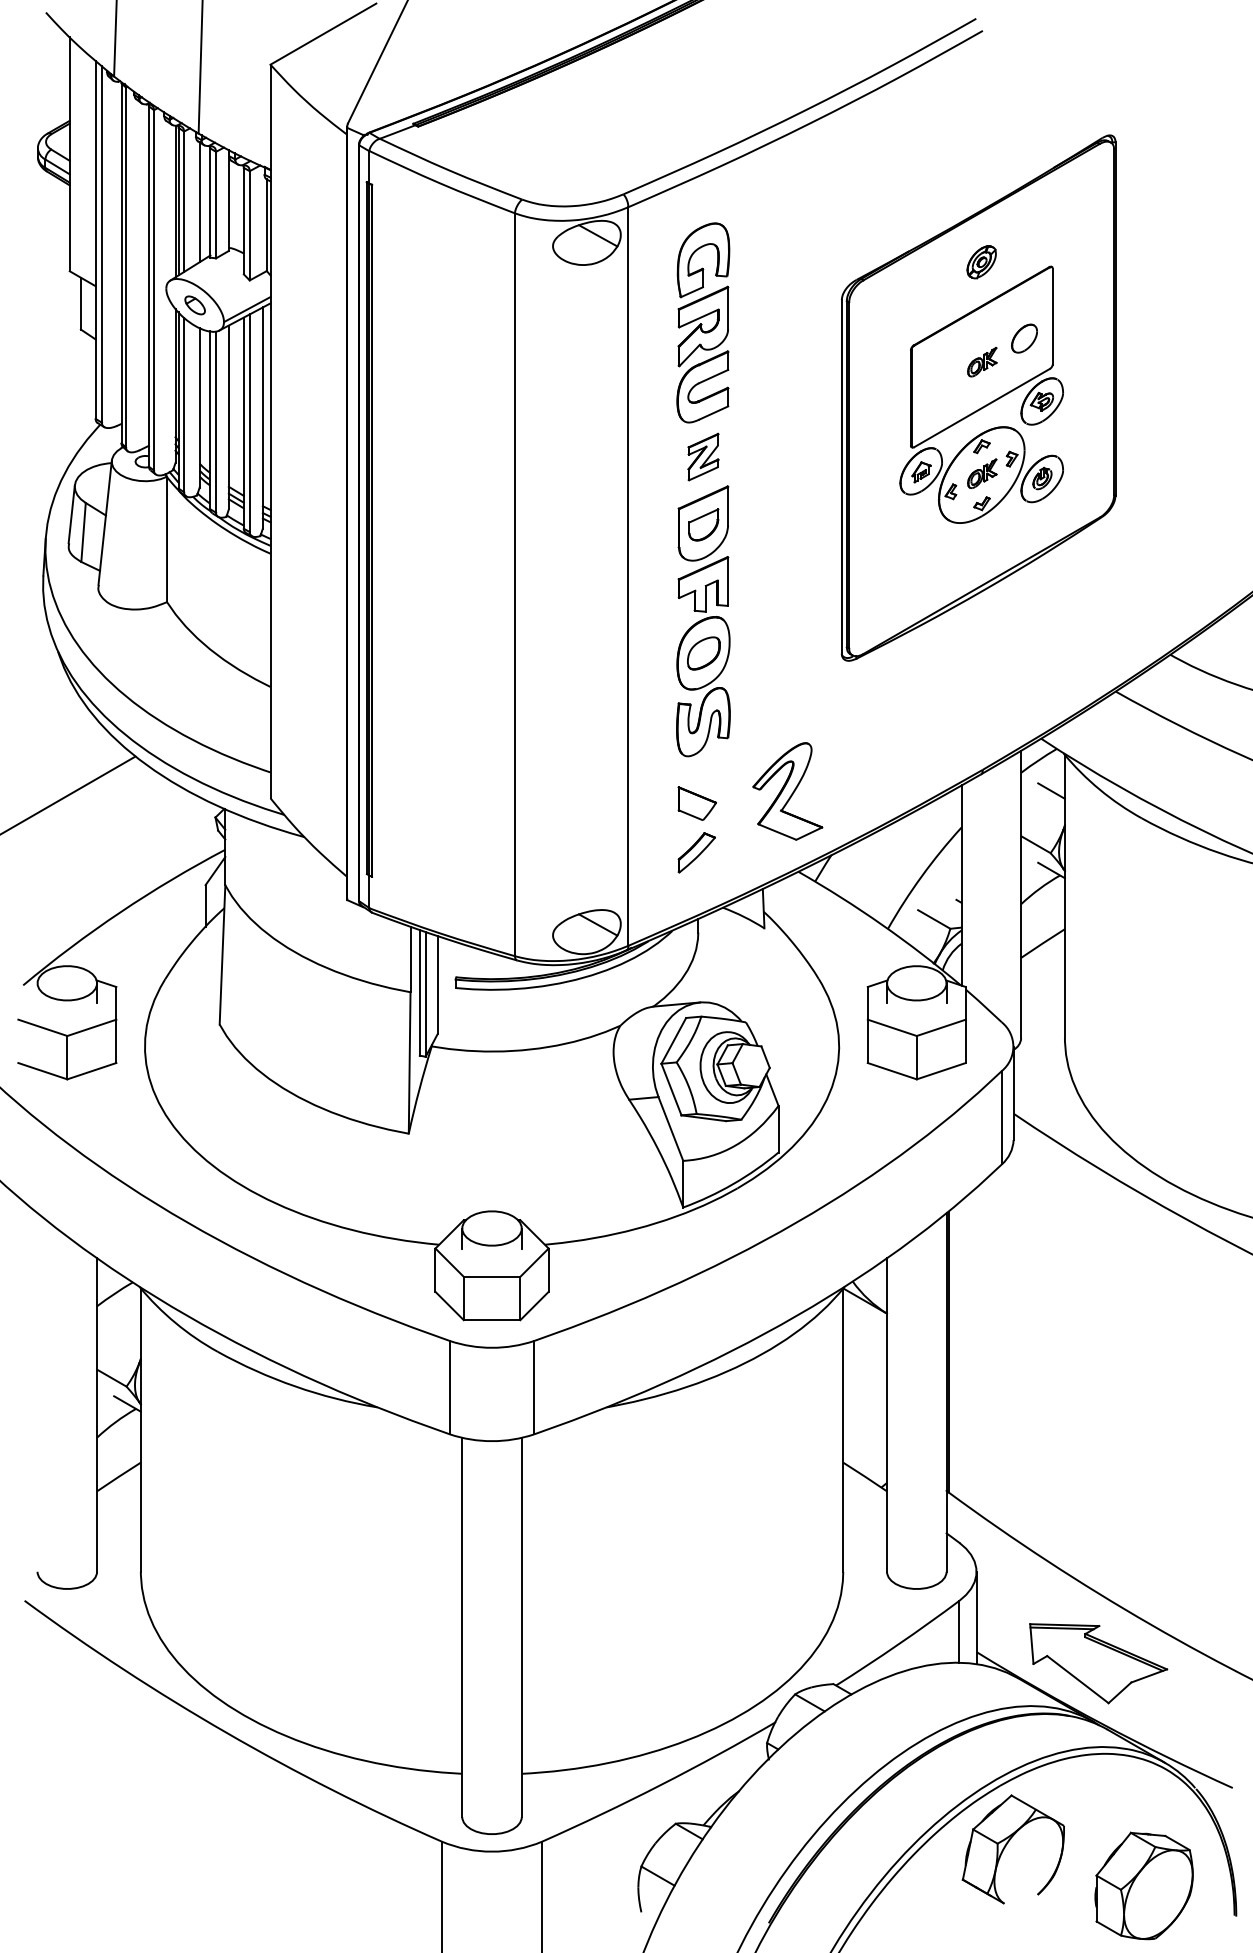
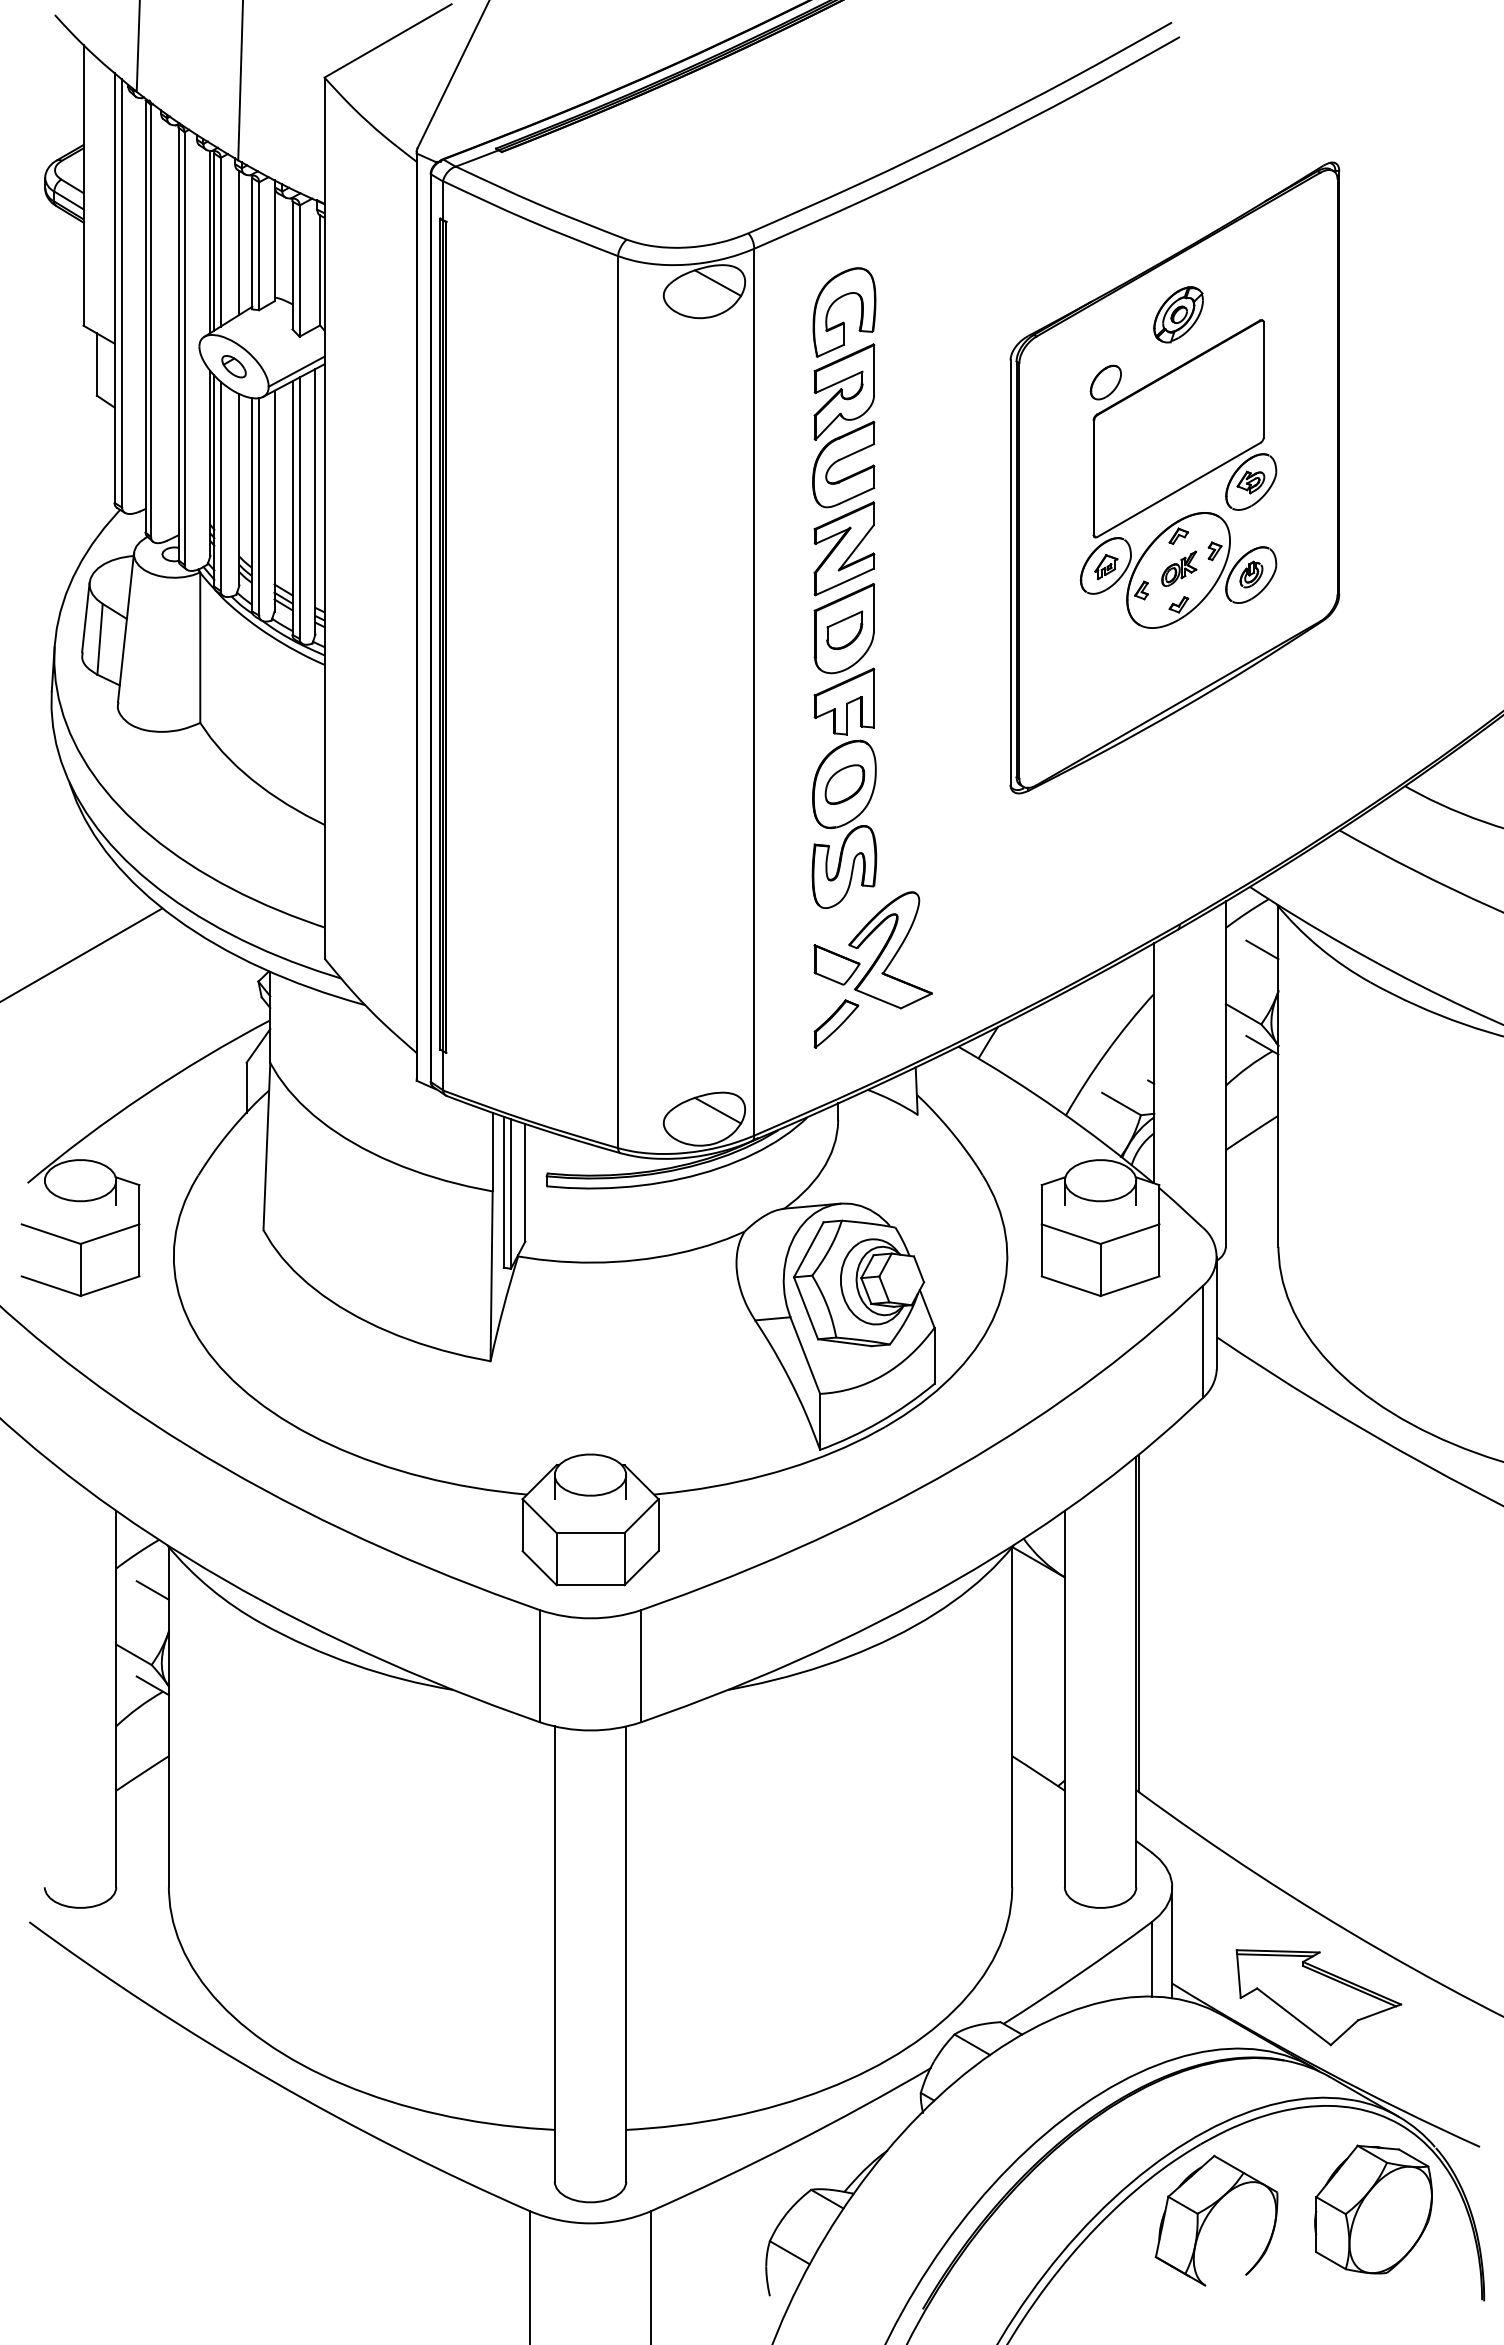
part: (981, 261) -> (1178, 314), size x1.43
part: (1024, 338) -> (1105, 382), moved
part: (982, 361) -> (1179, 434), removed
part: (703, 456) -> (844, 548), size x1.67
part: (787, 791) -> (890, 950), moved
line: (127, 1324) -> (152, 1590), added
part: (1144, 1885) -> (1373, 2209), moved

